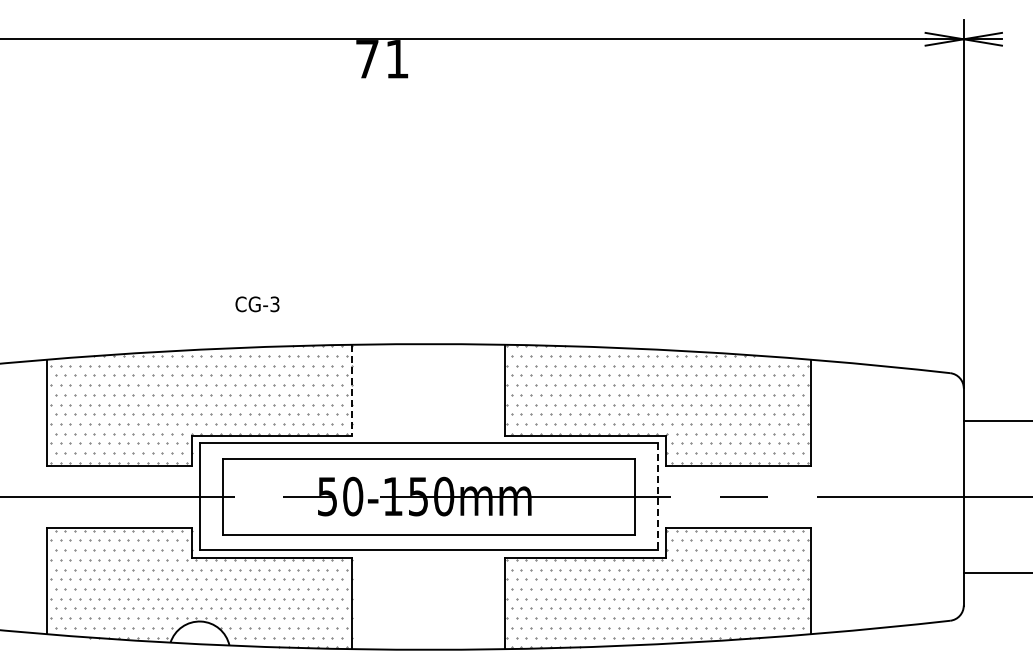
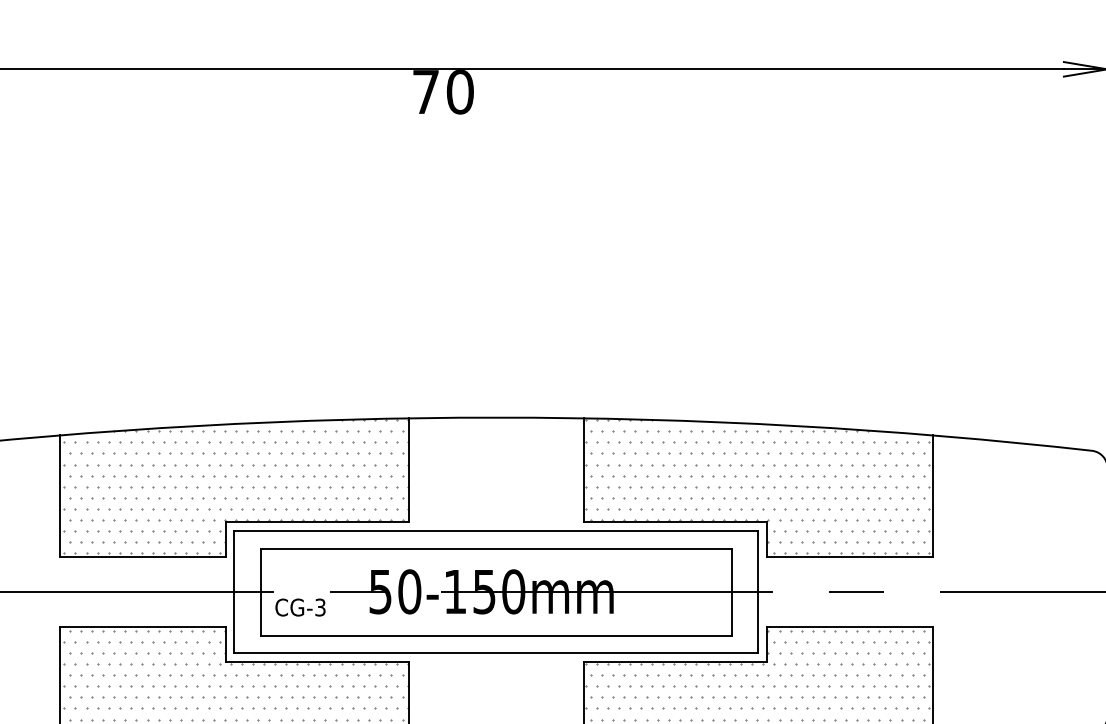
text: (397, 59) -> (460, 92), 71 -> 70
text: (257, 304) -> (300, 607), moved
line: (352, 390) -> (409, 470), dashed -> solid
line: (658, 497) -> (758, 592), dashed -> solid

